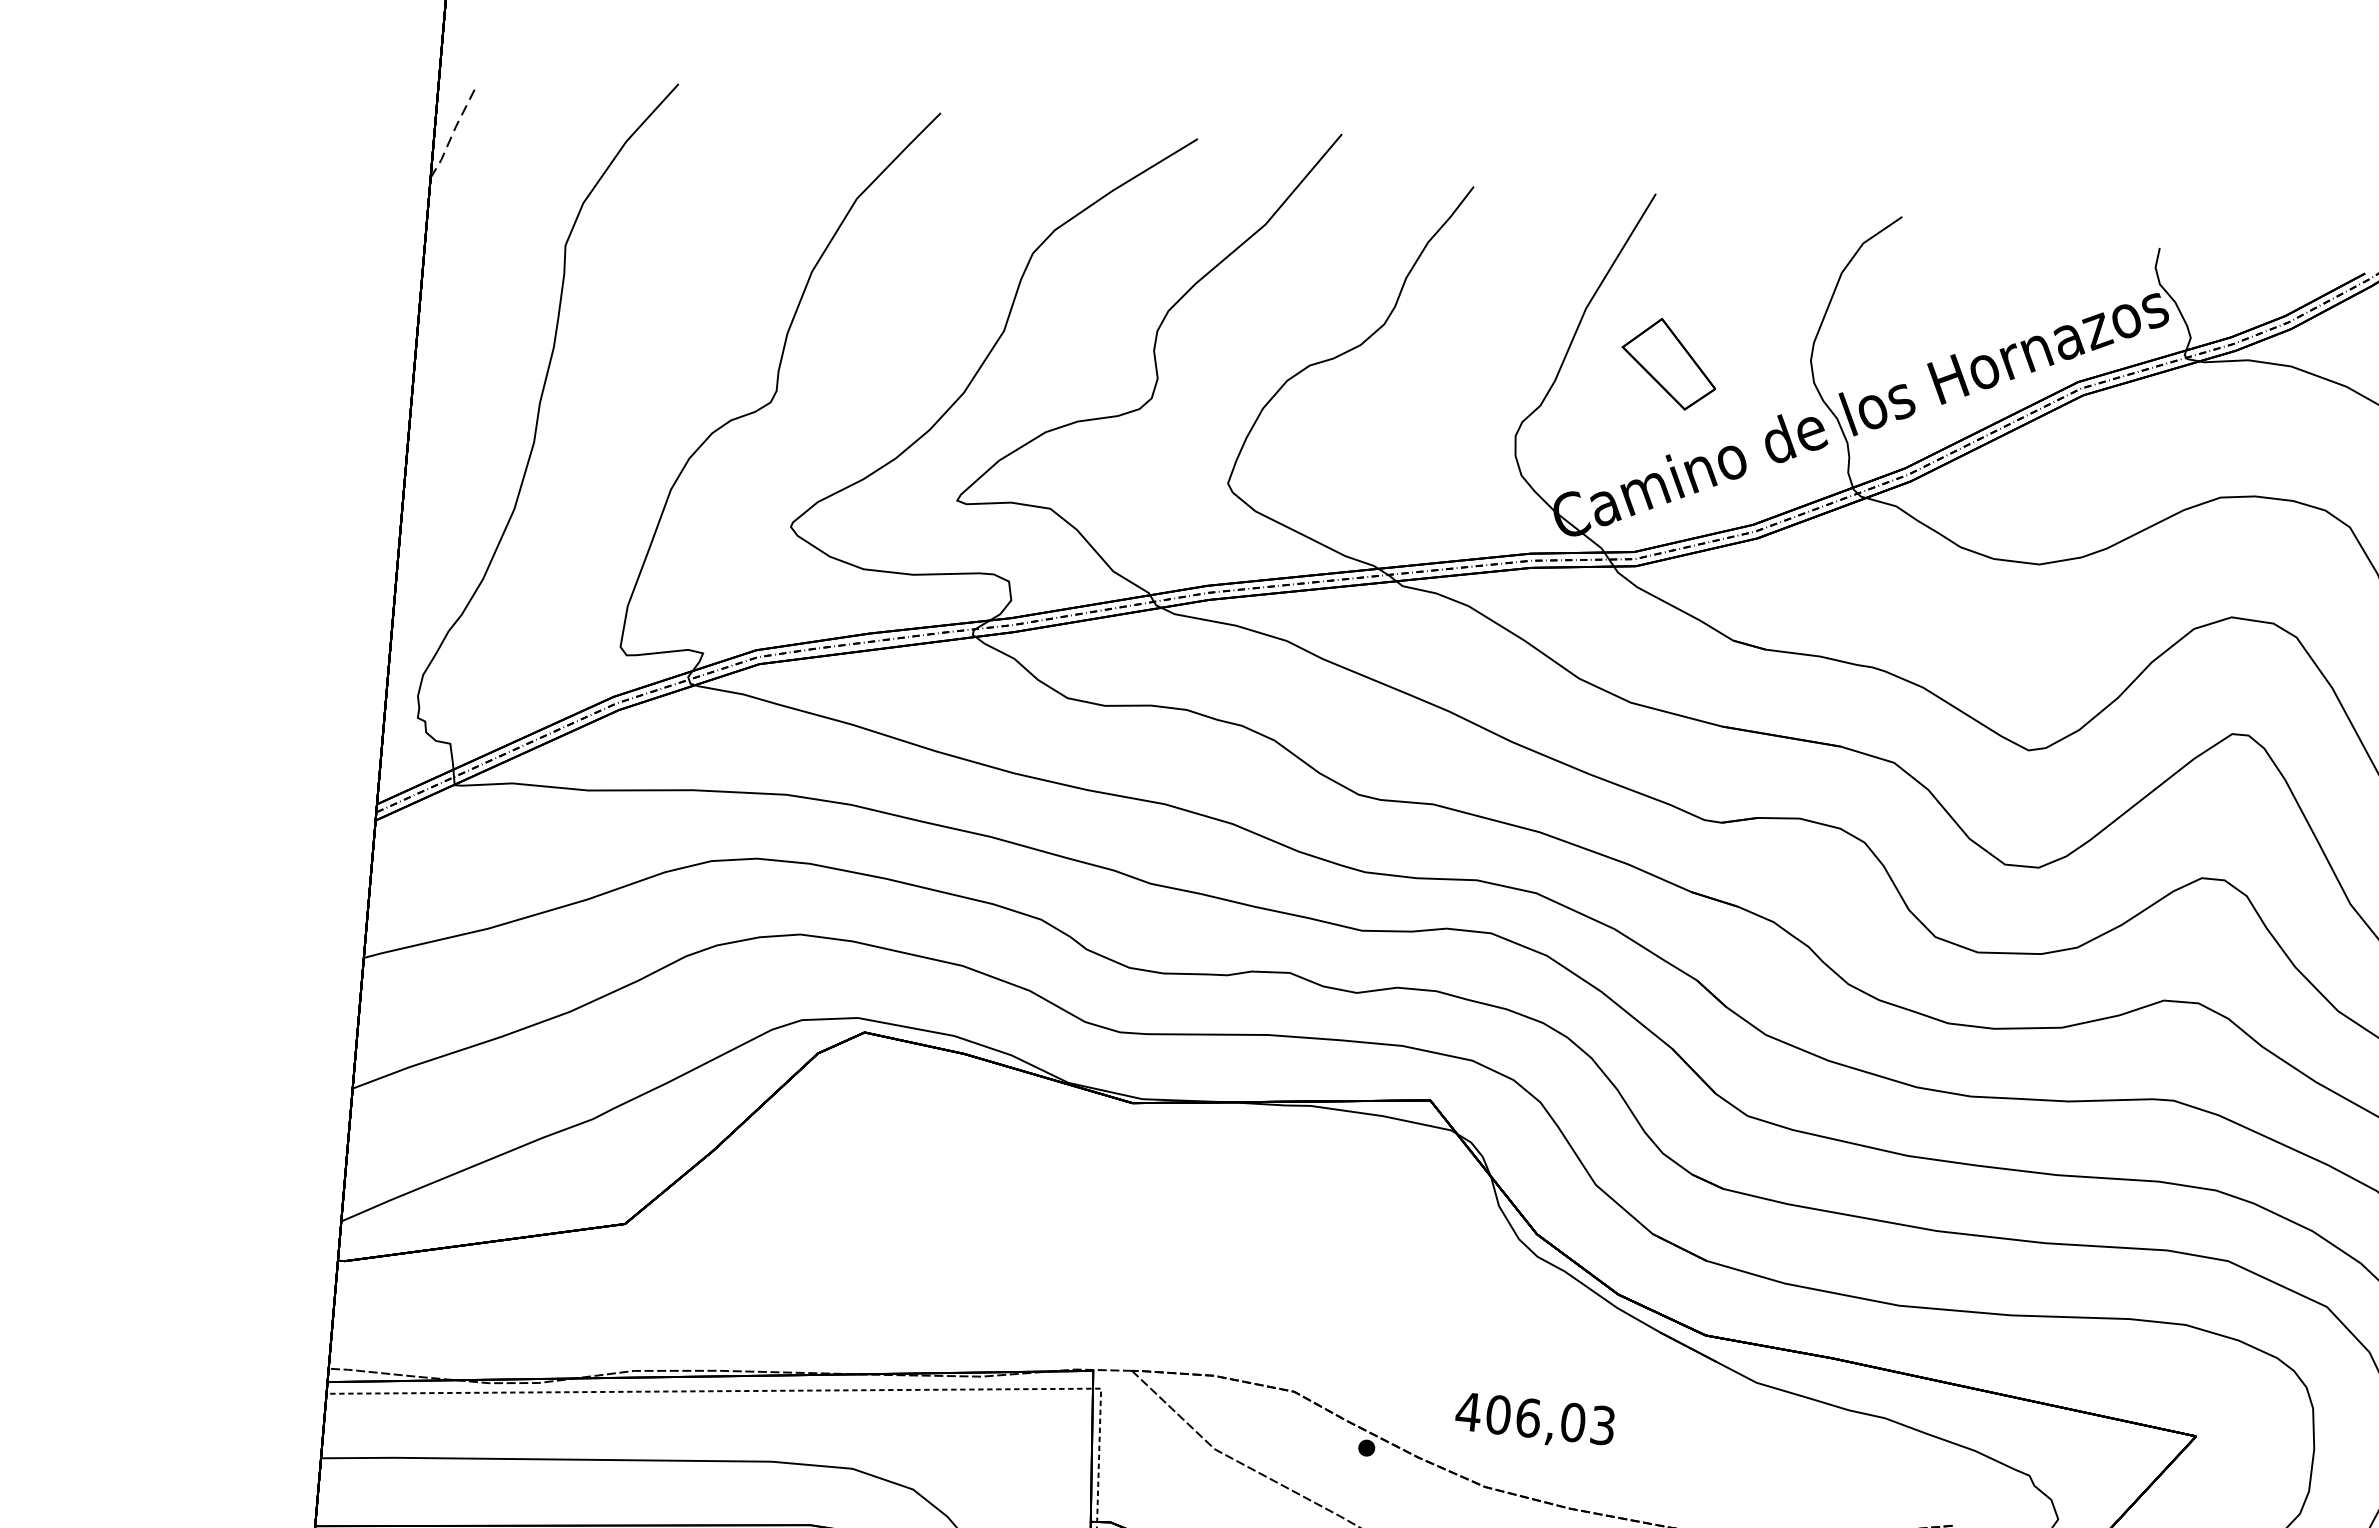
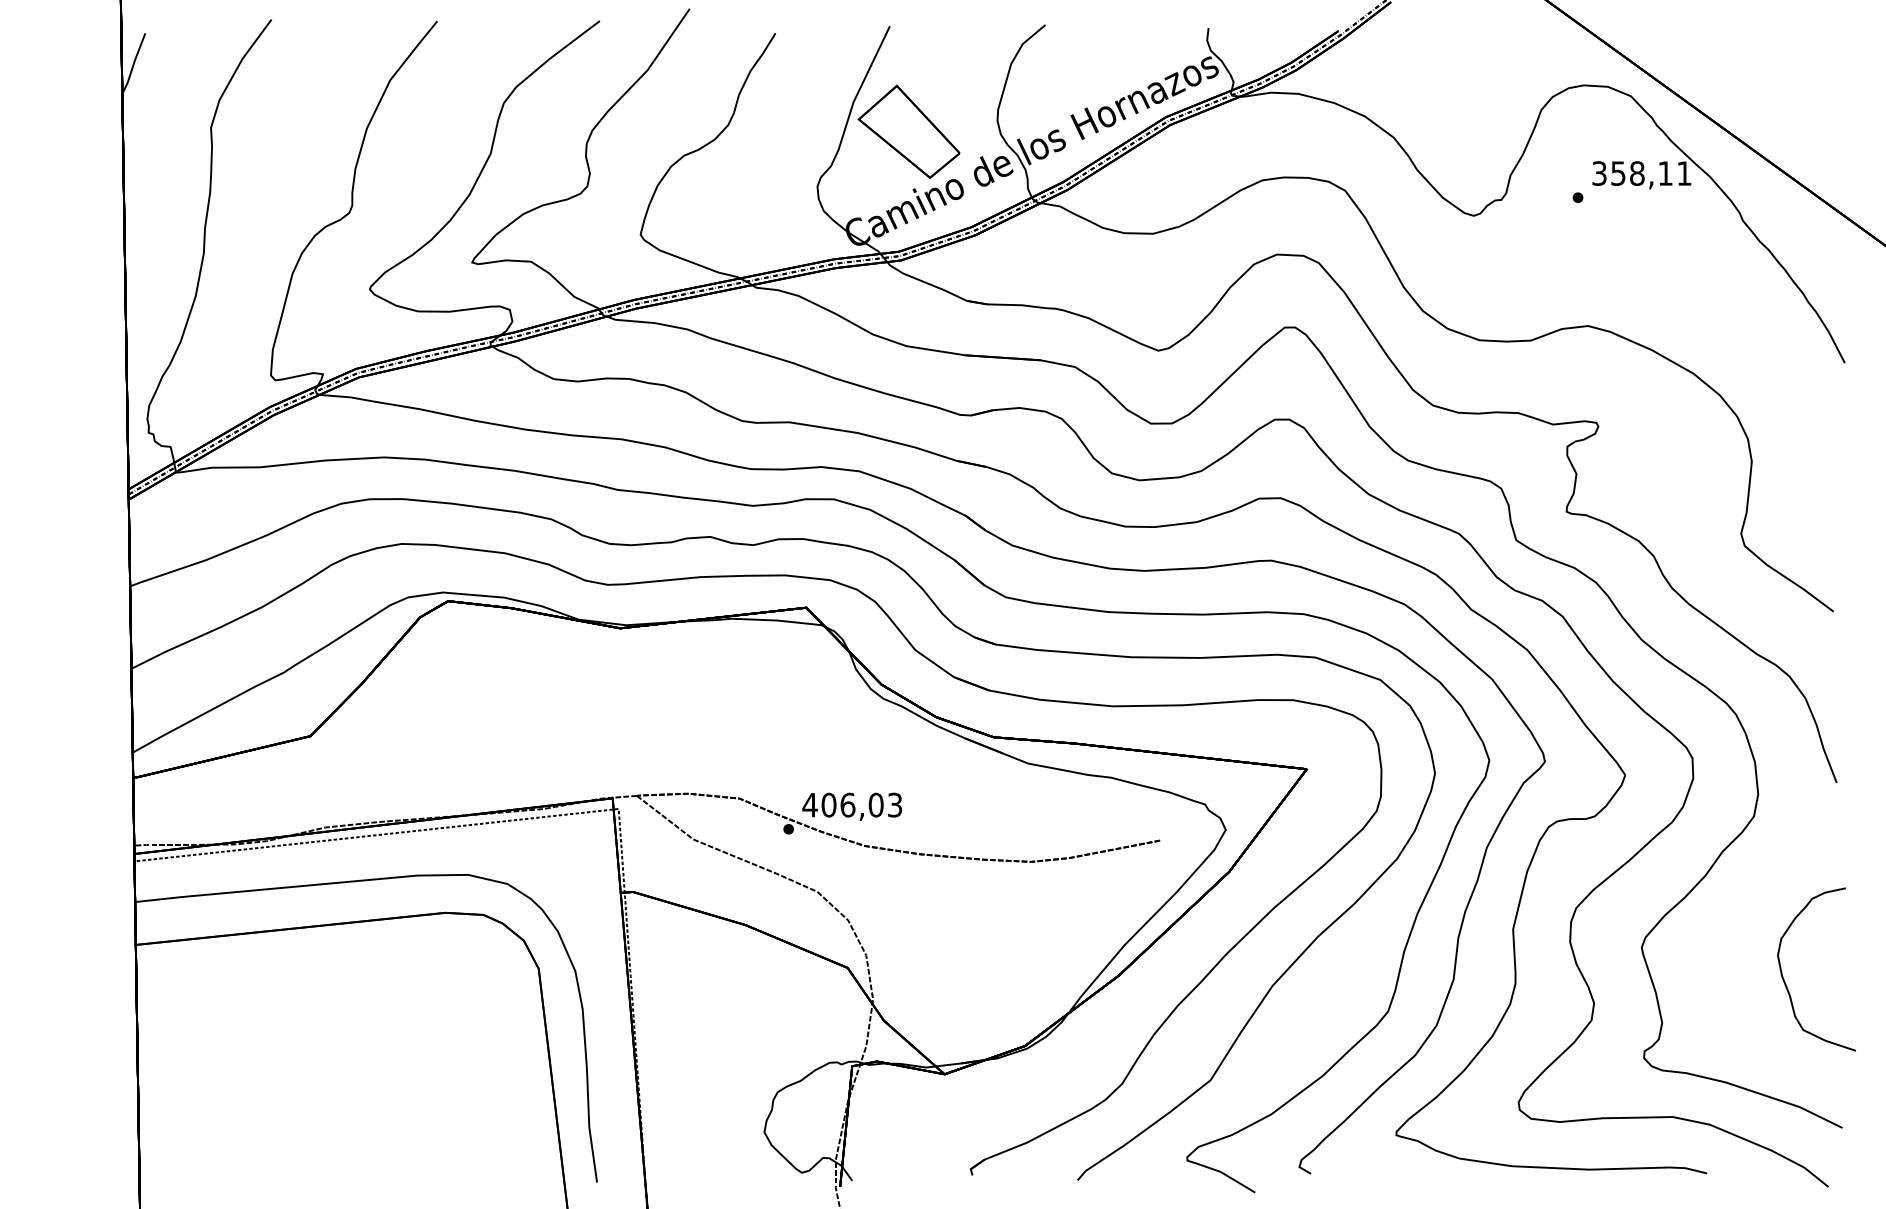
line: (454, 131) -> (134, 63), dashed -> solid
part: (1668, 363) -> (908, 131), size x1.67
text: (1535, 1420) -> (852, 806), moved

